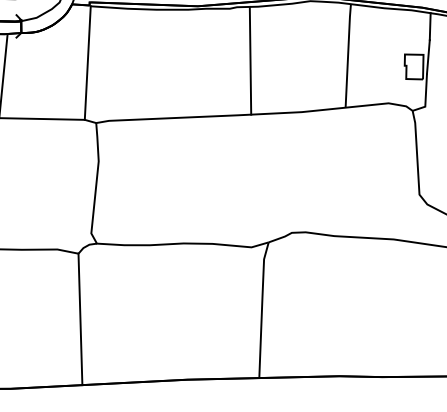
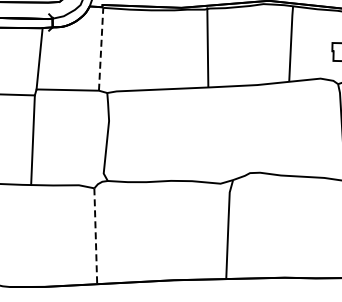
line: (250, 60) -> (207, 47), moved
line: (88, 62) -> (101, 48), solid -> dashed
line: (80, 319) -> (95, 236), solid -> dashed

